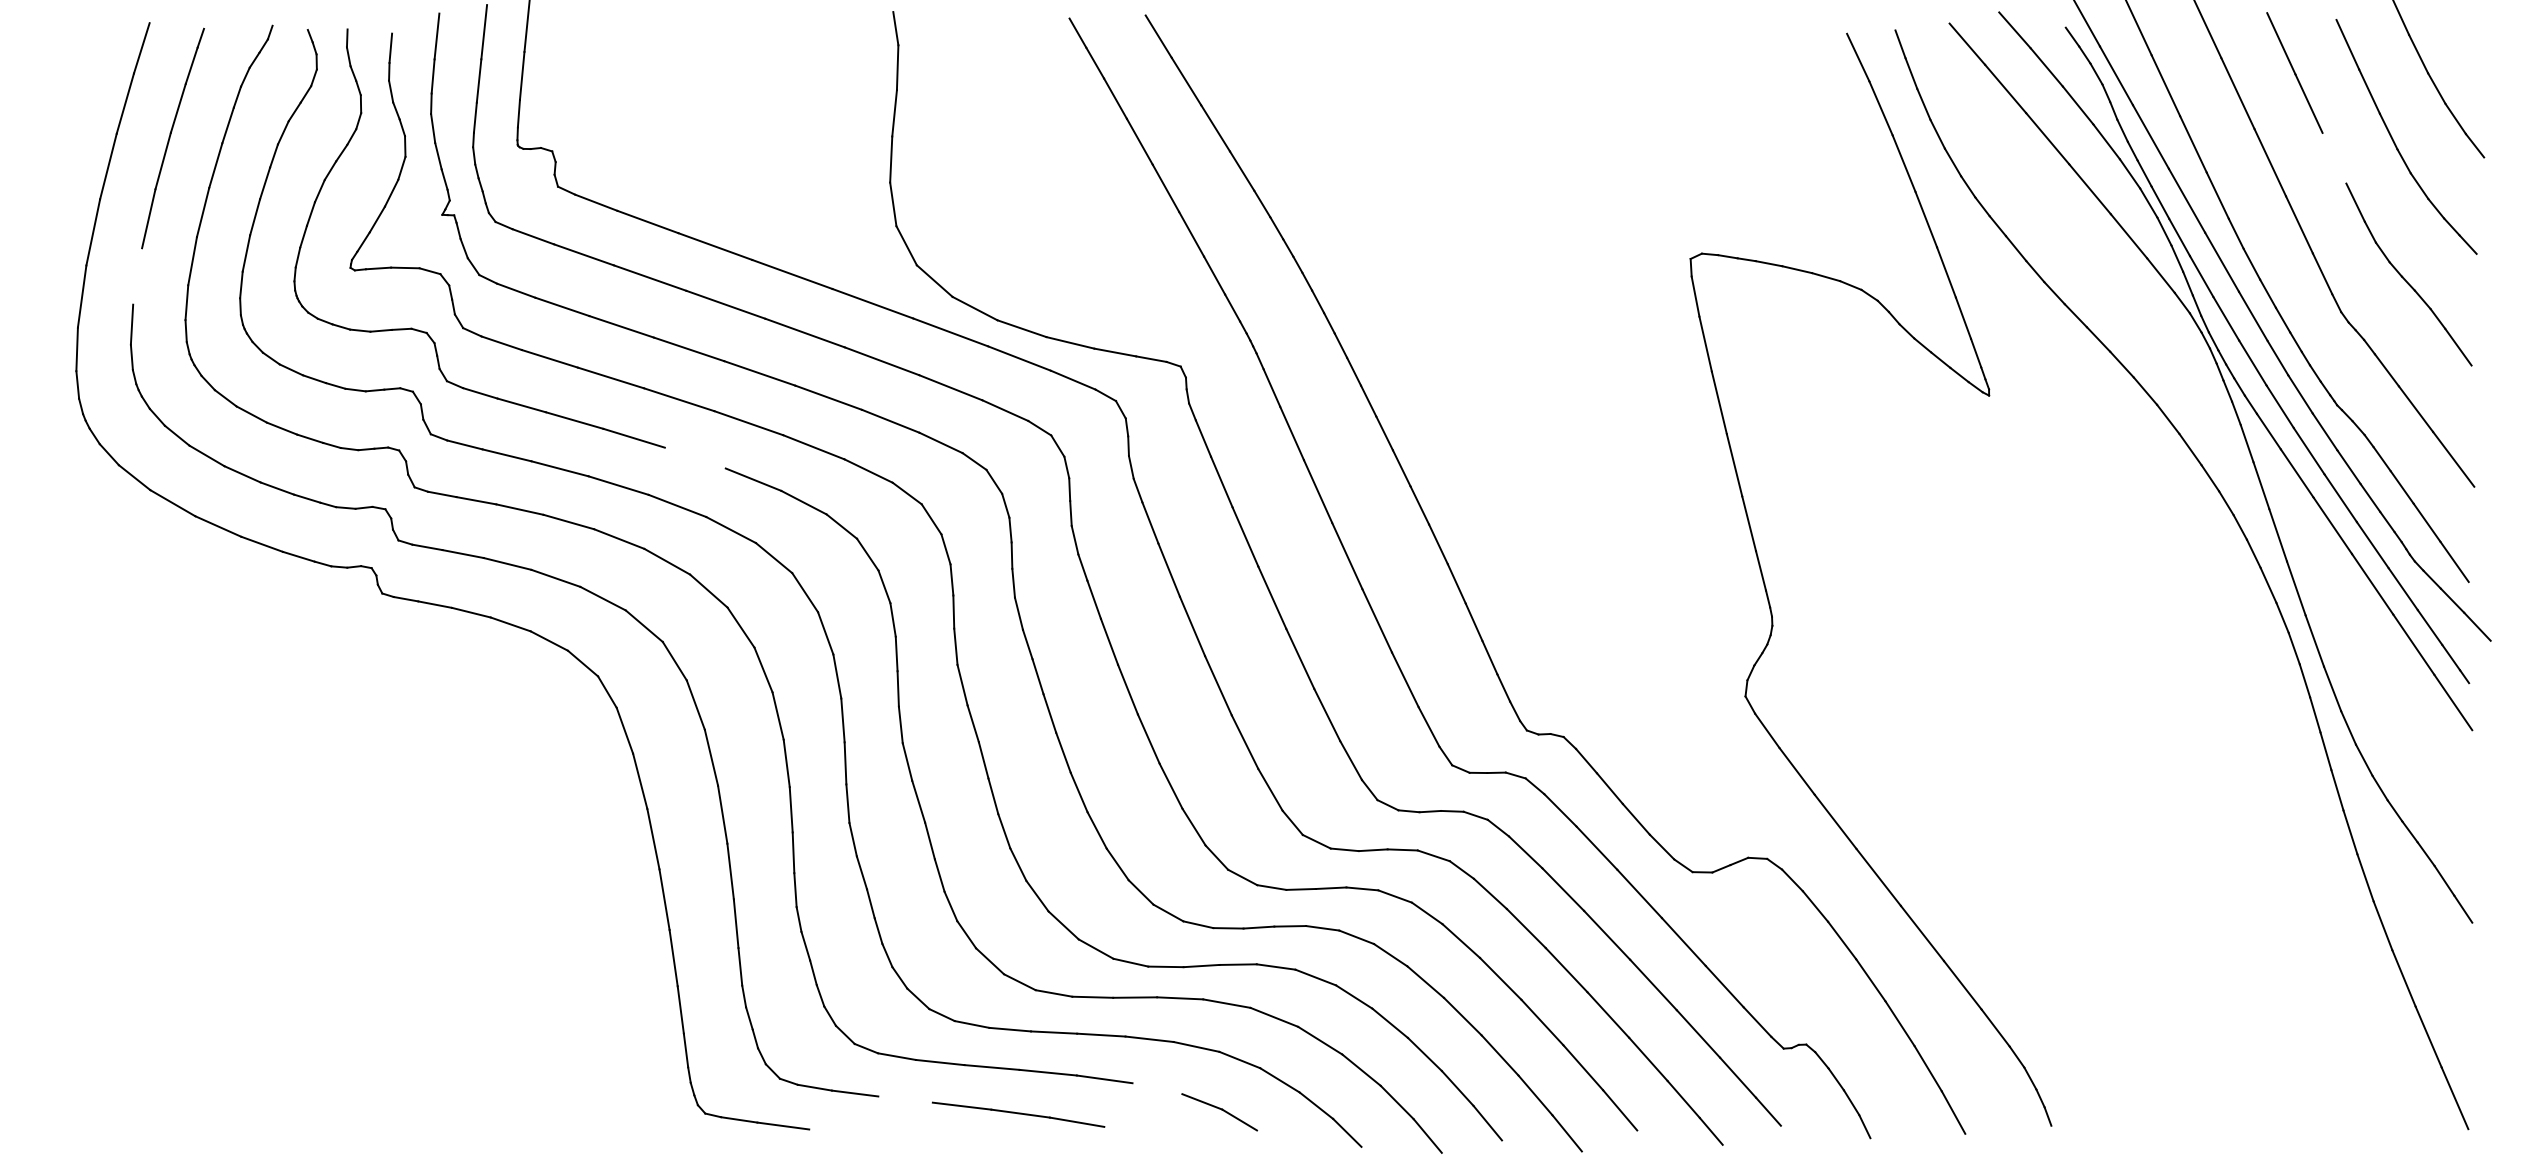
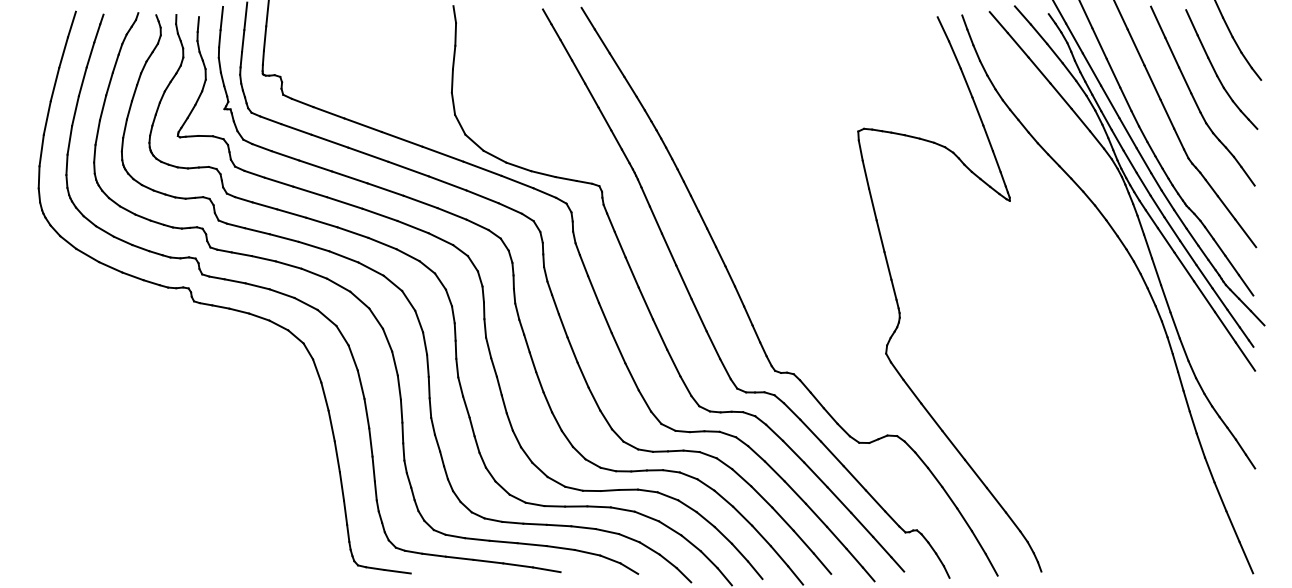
line: (2335, 158) -> (1185, 80), added
line: (136, 276) -> (69, 140), added
line: (694, 457) -> (352, 232), added
line: (1157, 1088) -> (587, 552), added
line: (905, 1098) -> (459, 557), added

